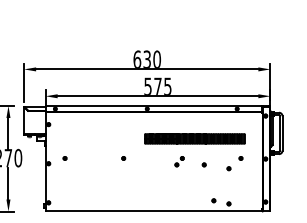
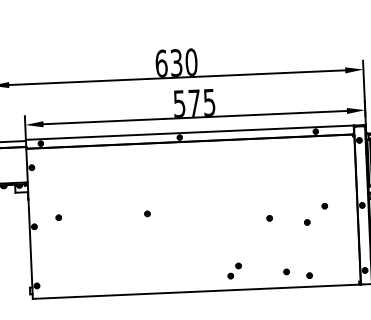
part: (194, 138) -> (253, 179), removed
part: (179, 161) -> (234, 270), moved

